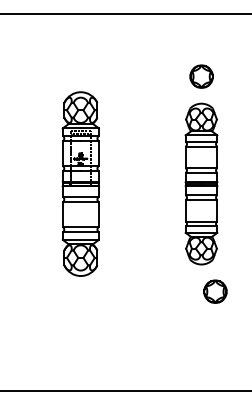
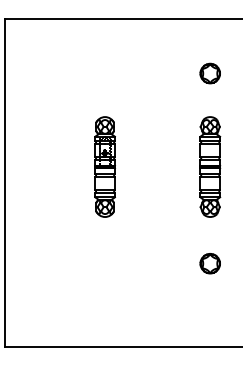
part: (80, 183) -> (104, 166), size x0.62
part: (201, 183) -> (210, 166), size x0.71
part: (214, 291) -> (209, 263), moved

